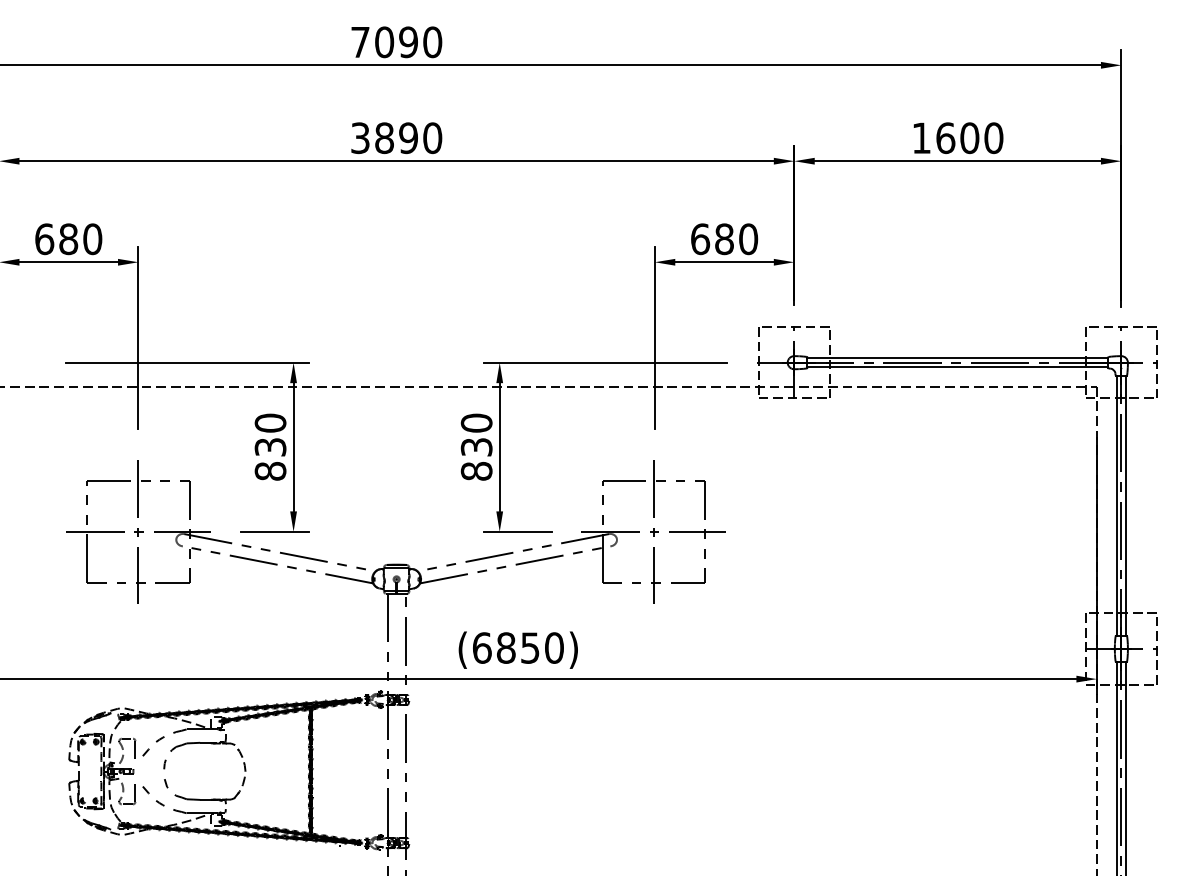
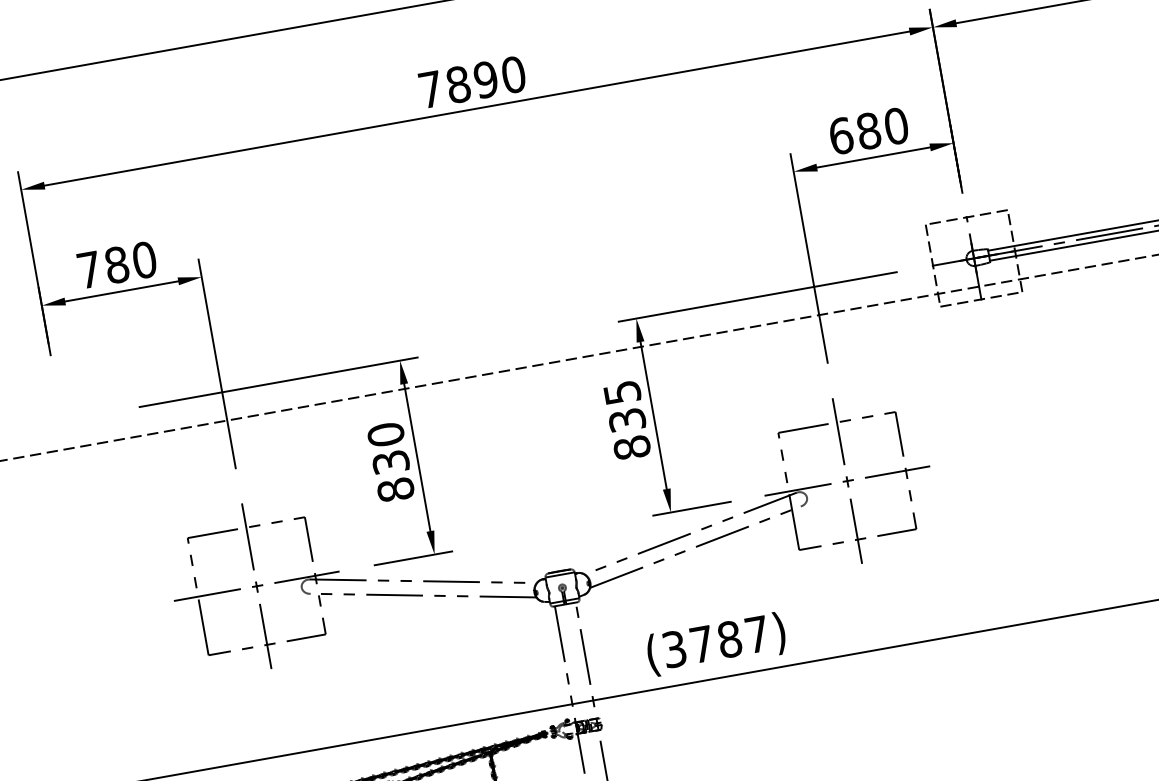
text: (360, 138) -> (430, 89), 3890 -> 7890
text: (44, 239) -> (89, 270), 680 -> 780
text: (476, 422) -> (621, 391), 830 -> 835
text: (518, 647) -> (716, 641), (6850) -> (3787)

